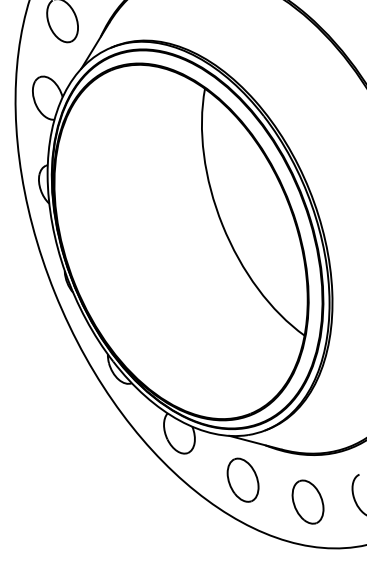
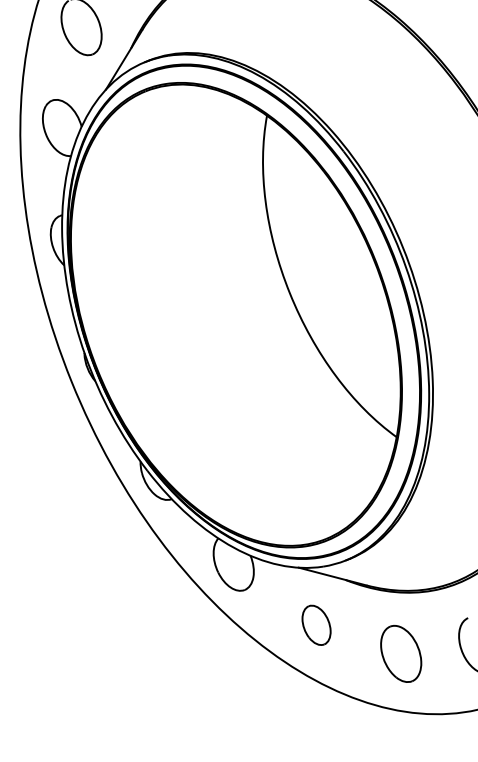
part: (242, 479) -> (315, 624), size x0.7

